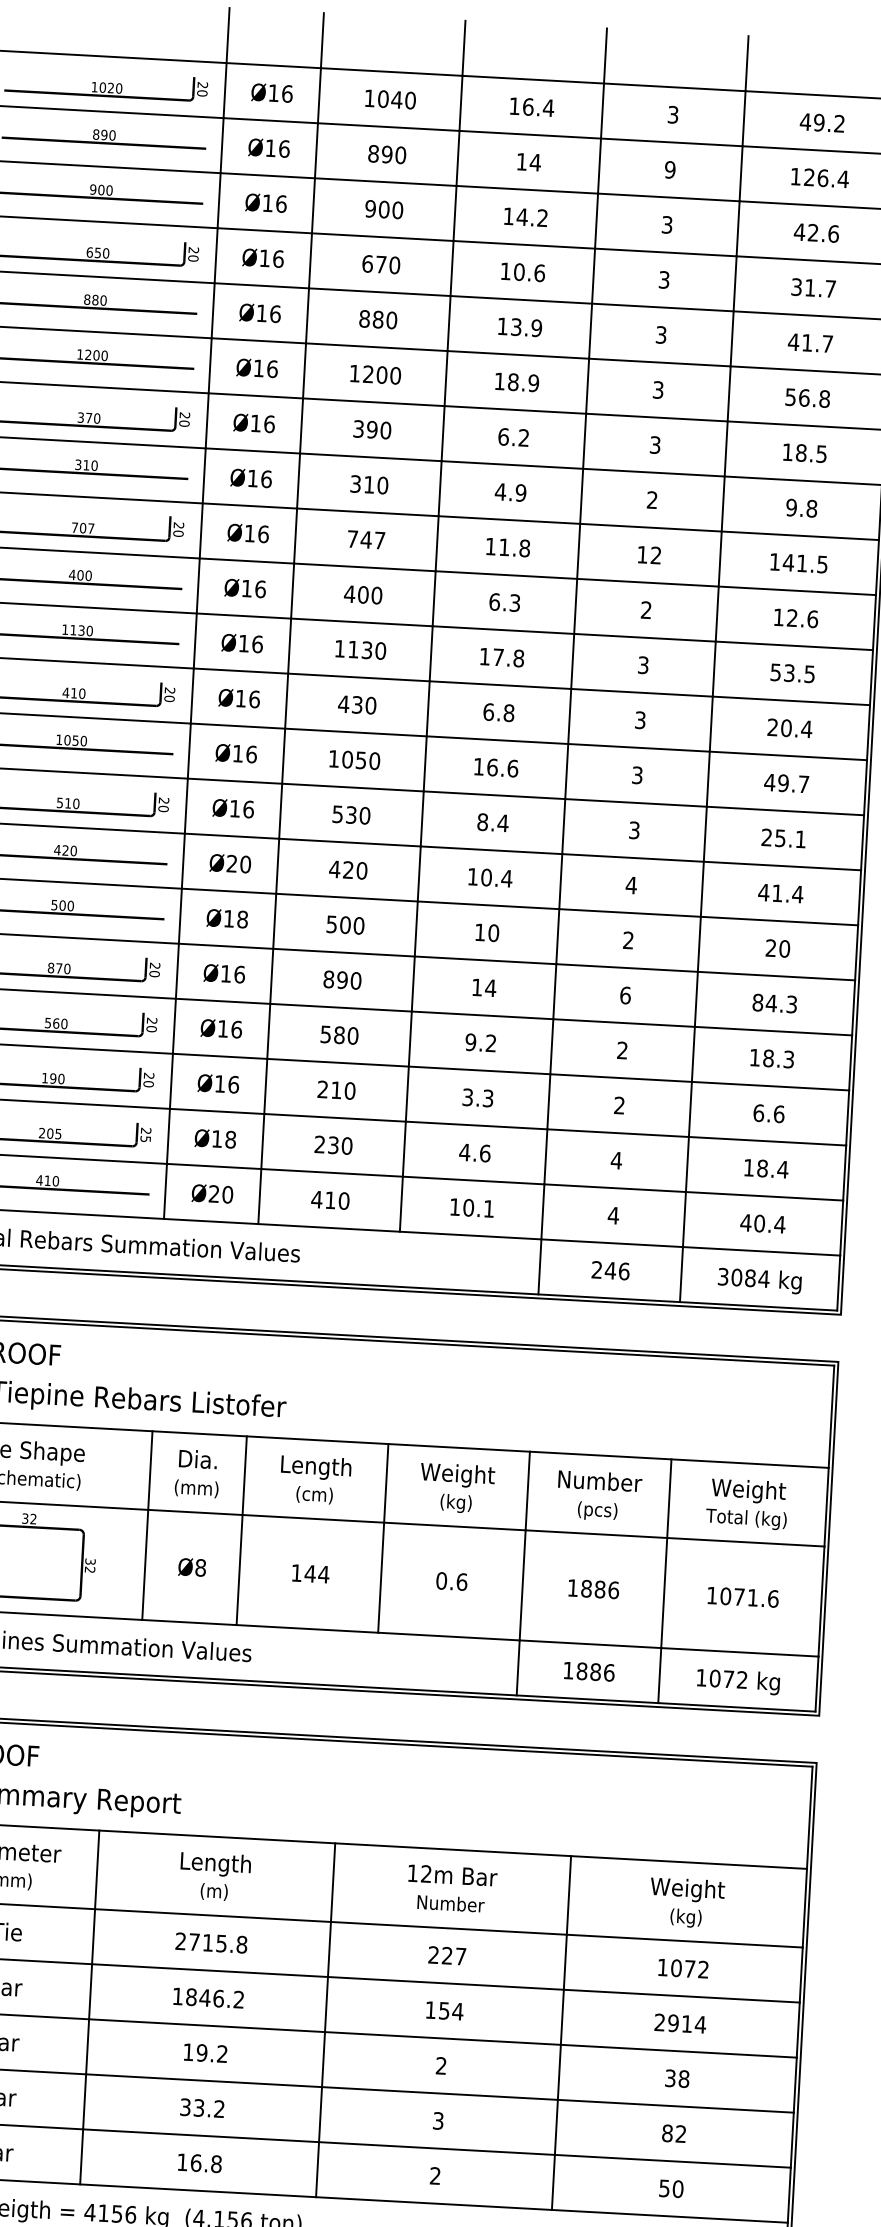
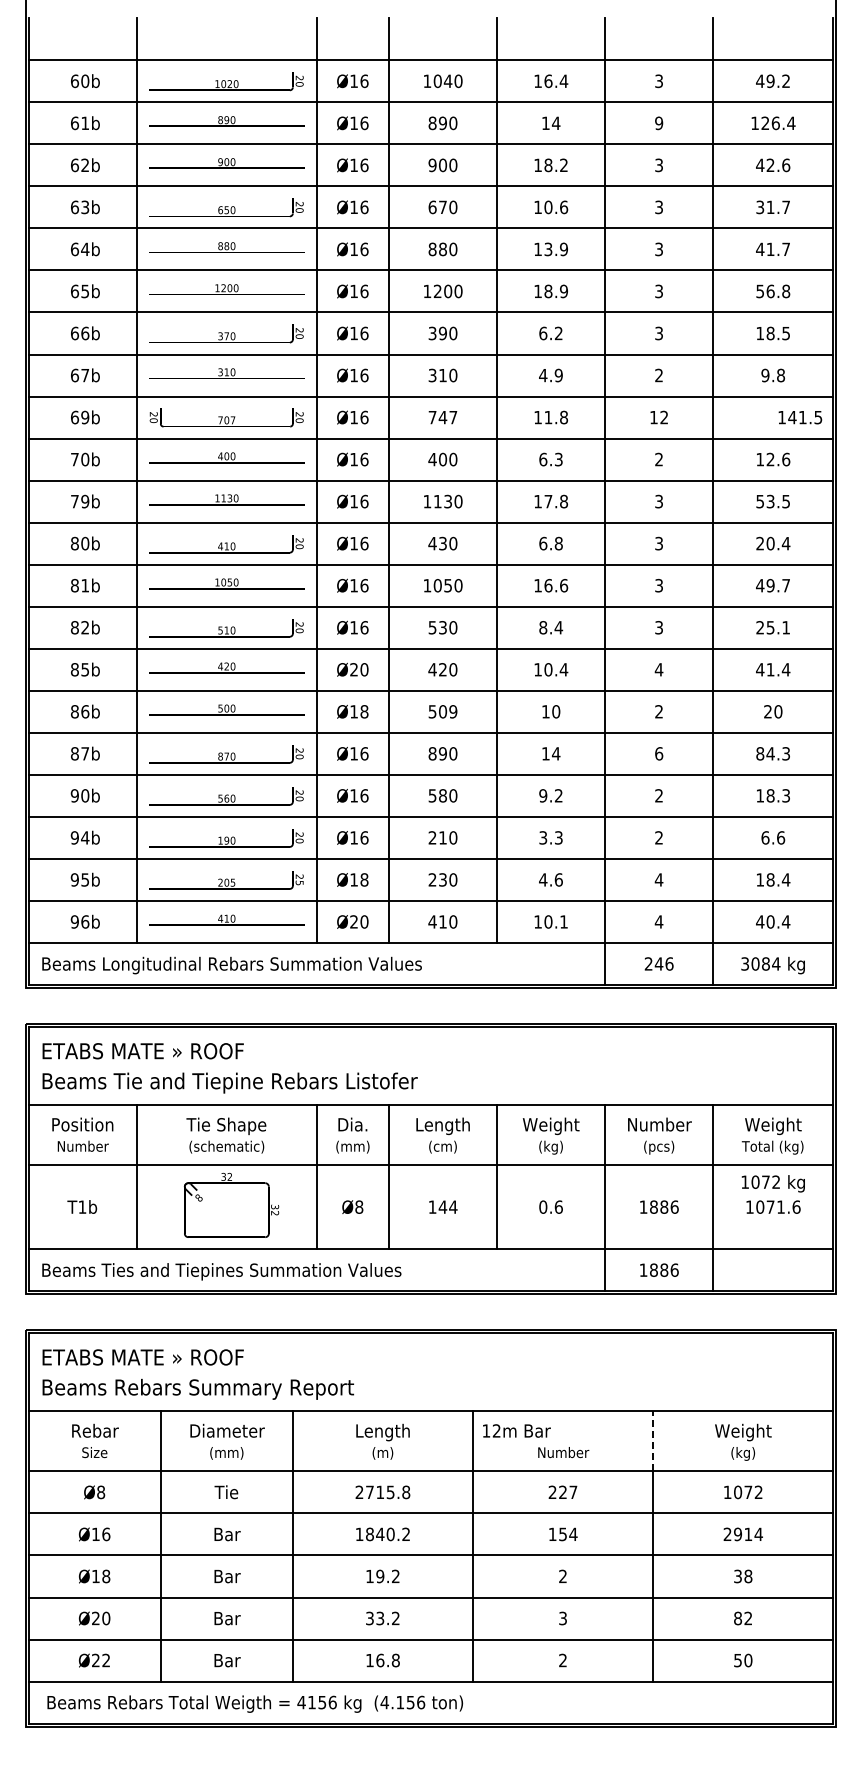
text: (522, 217) -> (548, 165), 14.2 -> 18.2
text: (799, 563) -> (800, 417), moved
text: (359, 925) -> (453, 711), 500 -> 509
text: (737, 1681) -> (772, 1183), moved
text: (452, 1874) -> (516, 1430), moved
line: (569, 1894) -> (653, 1440), solid -> dashed
text: (218, 1997) -> (390, 1533), 1846.2 -> 1840.2

